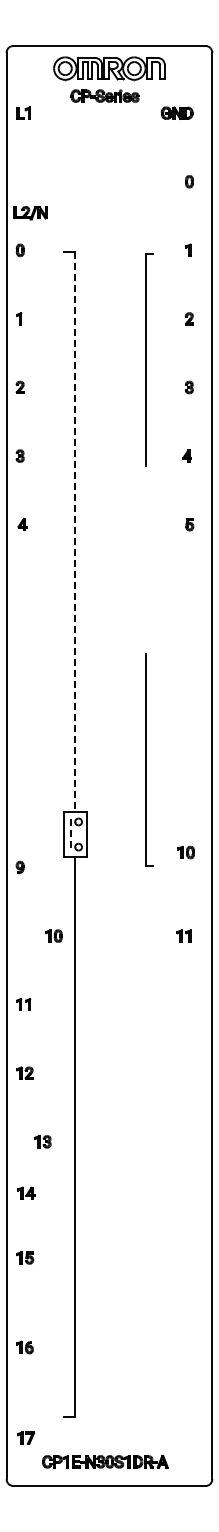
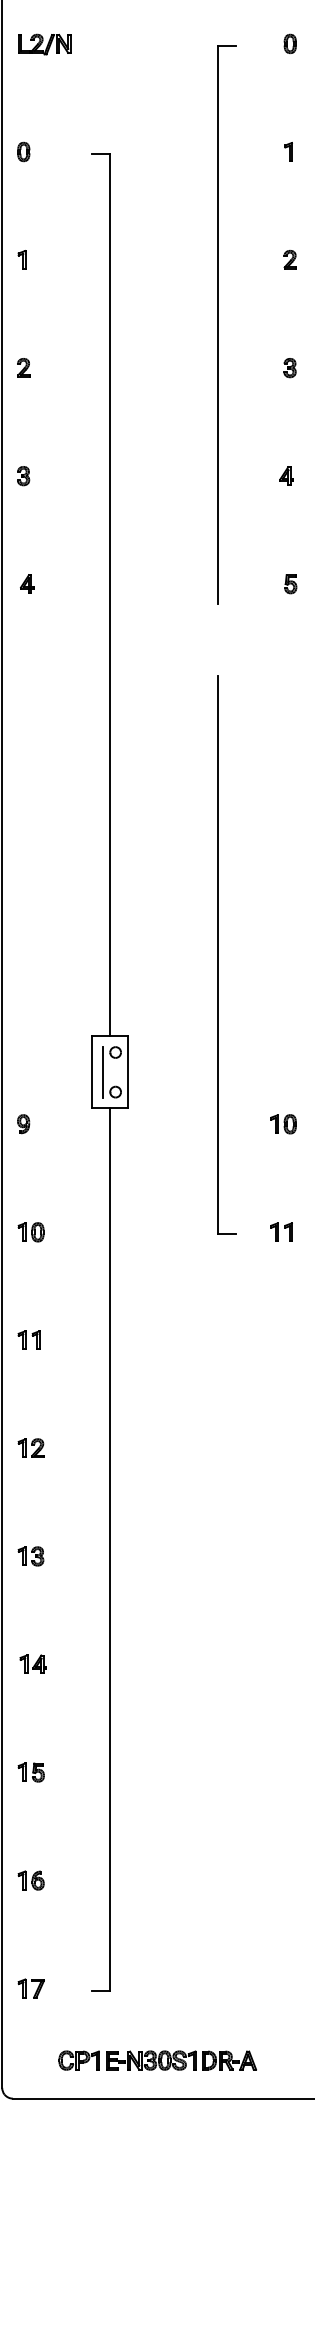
part: (30, 213) -> (44, 45), moved
part: (149, 359) -> (227, 323), size x1.67
line: (75, 532) -> (110, 596), dashed -> solid
part: (149, 759) -> (227, 954), size x1.67
line: (70, 835) -> (102, 1073), dashed -> solid
part: (185, 852) -> (282, 1124), moved
part: (53, 935) -> (30, 1231), moved
part: (42, 1141) -> (30, 1555), moved
part: (26, 1192) -> (33, 1663), moved
part: (24, 1257) -> (30, 1771), moved
part: (25, 1437) -> (30, 1987), moved

